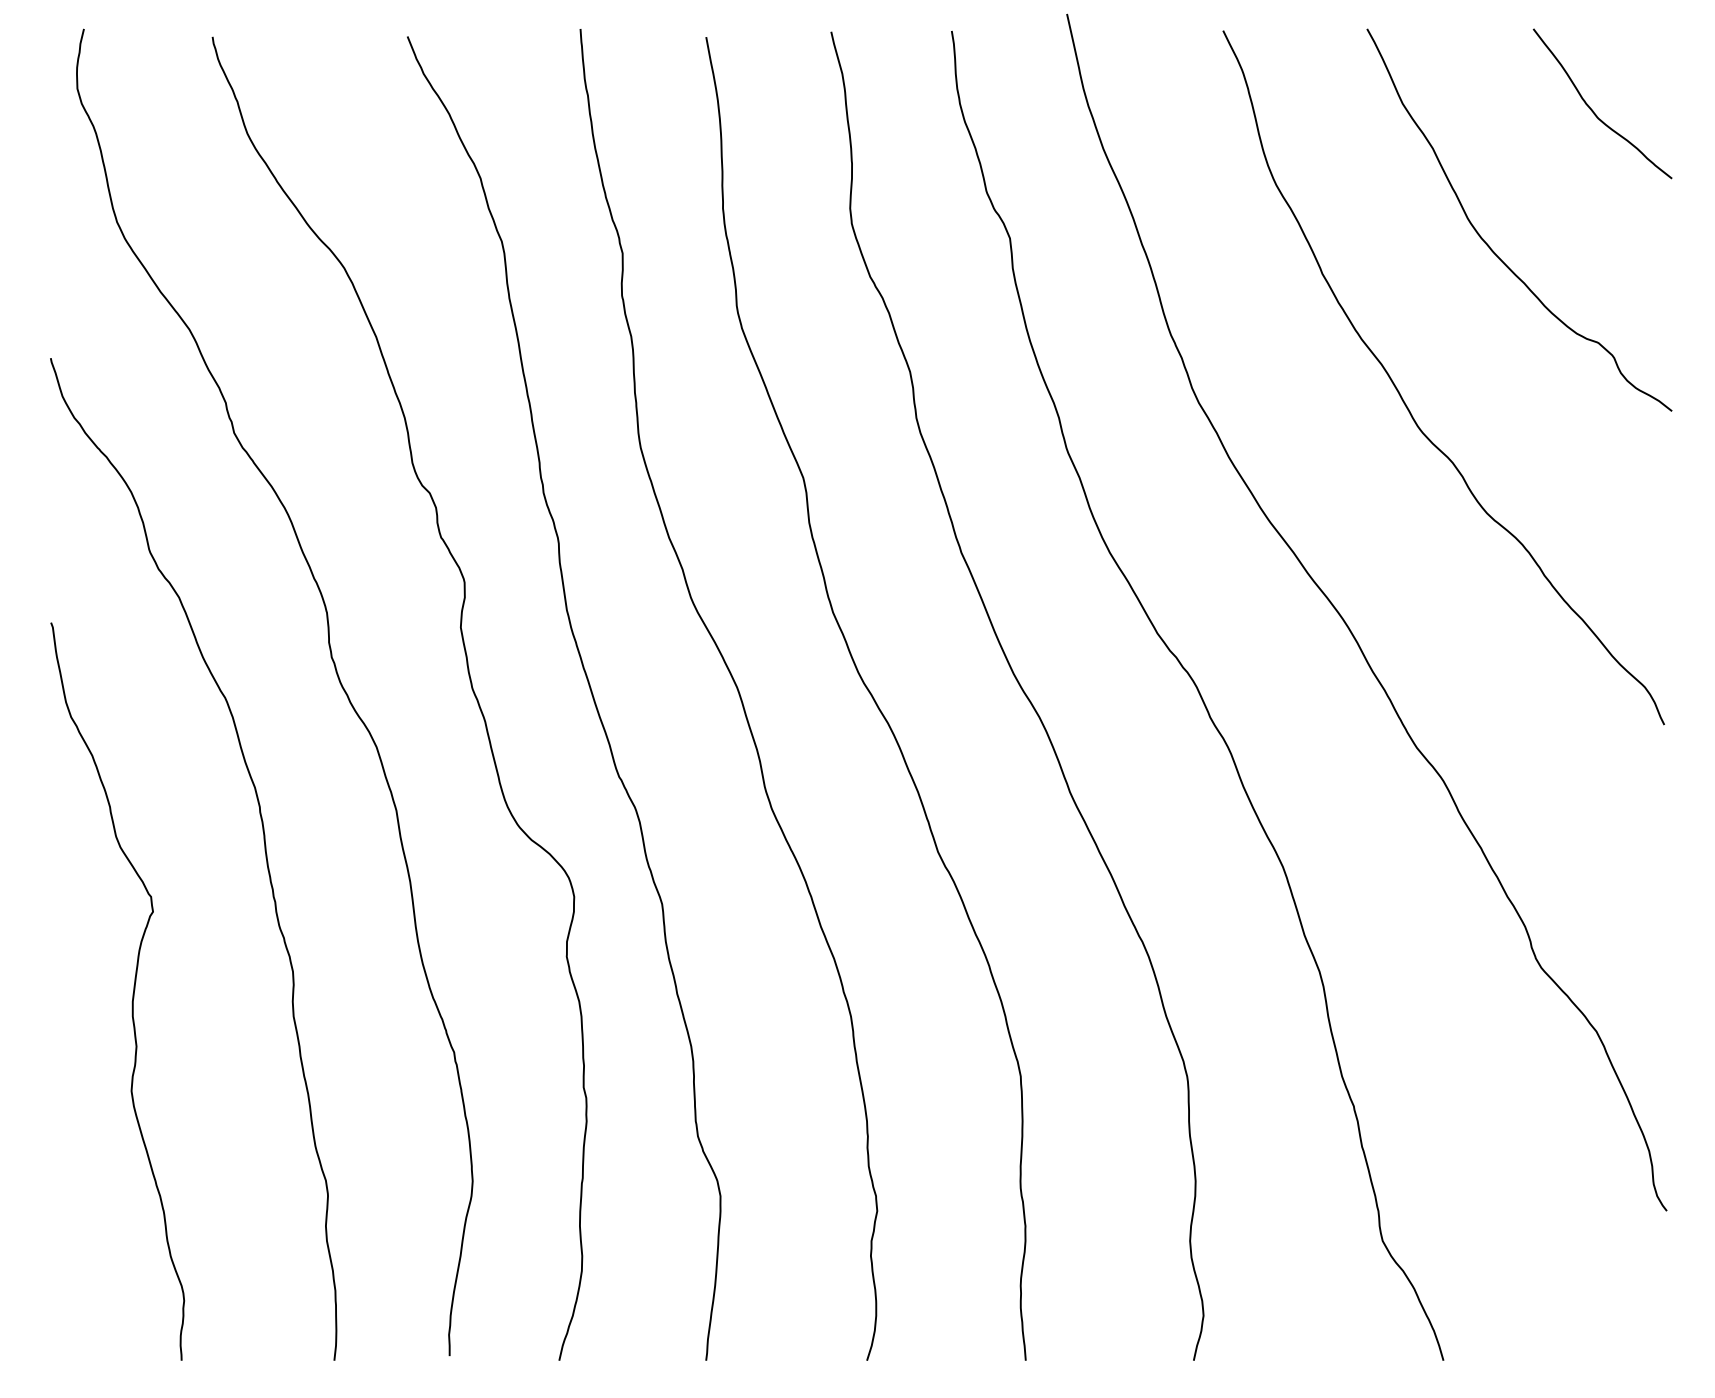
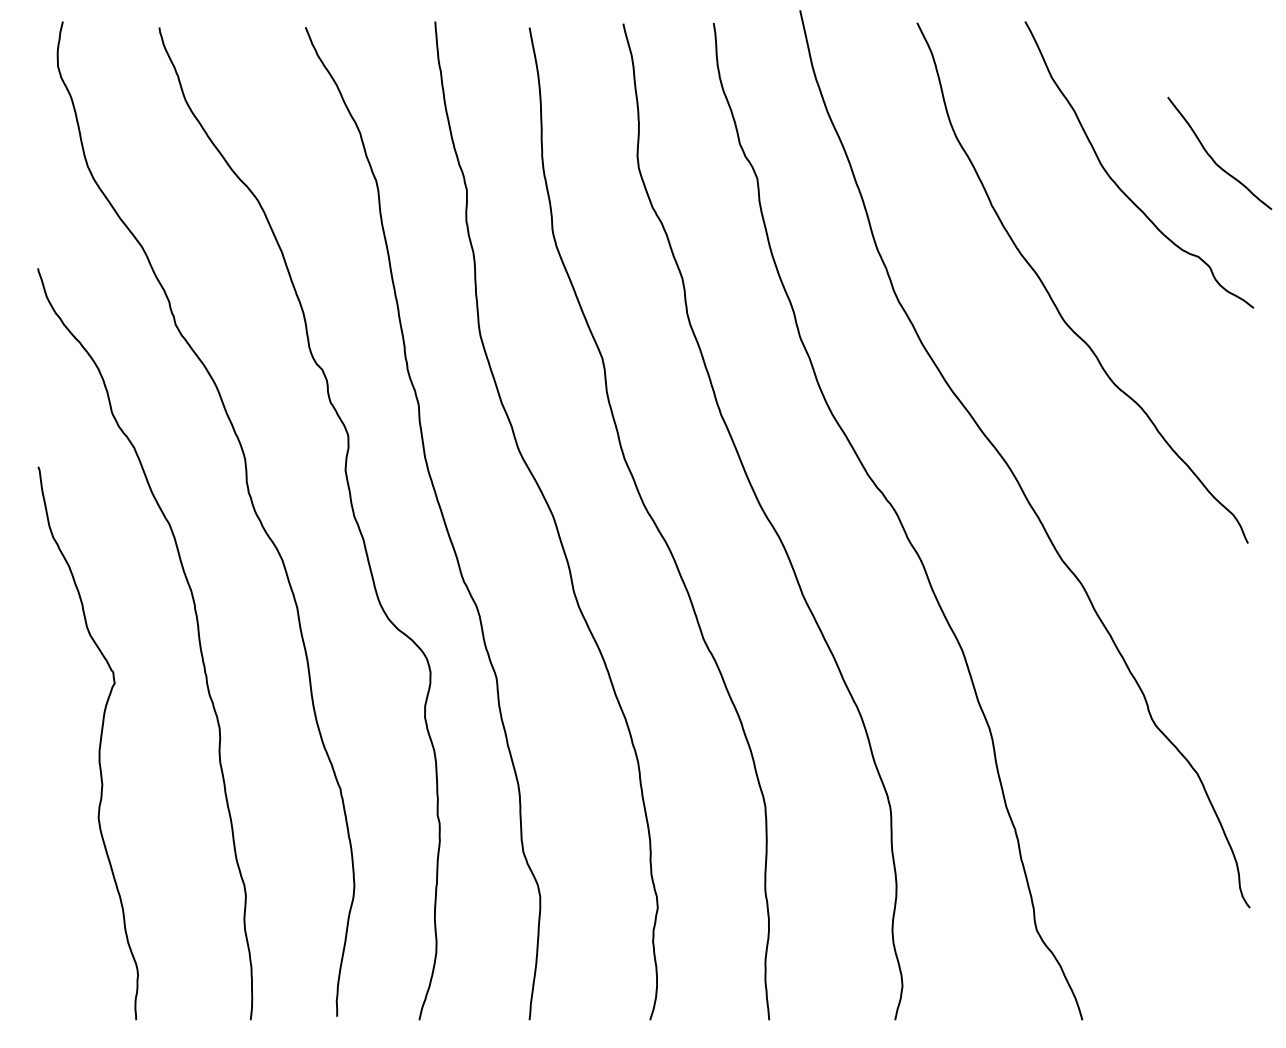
curve: (1593, 110) -> (1212, 158), moved

